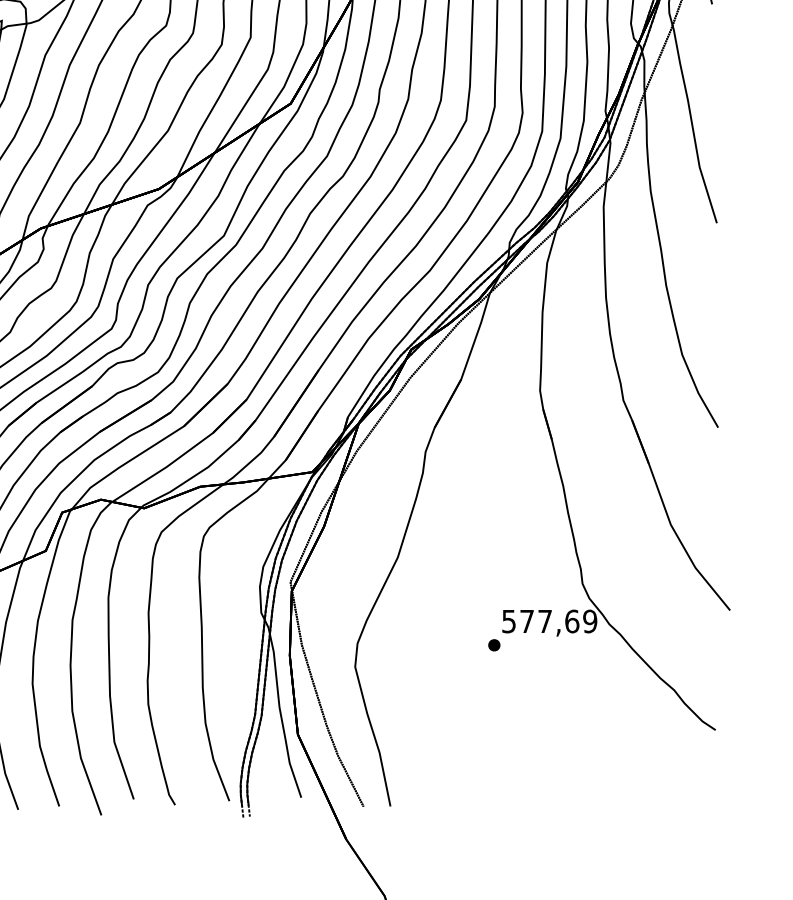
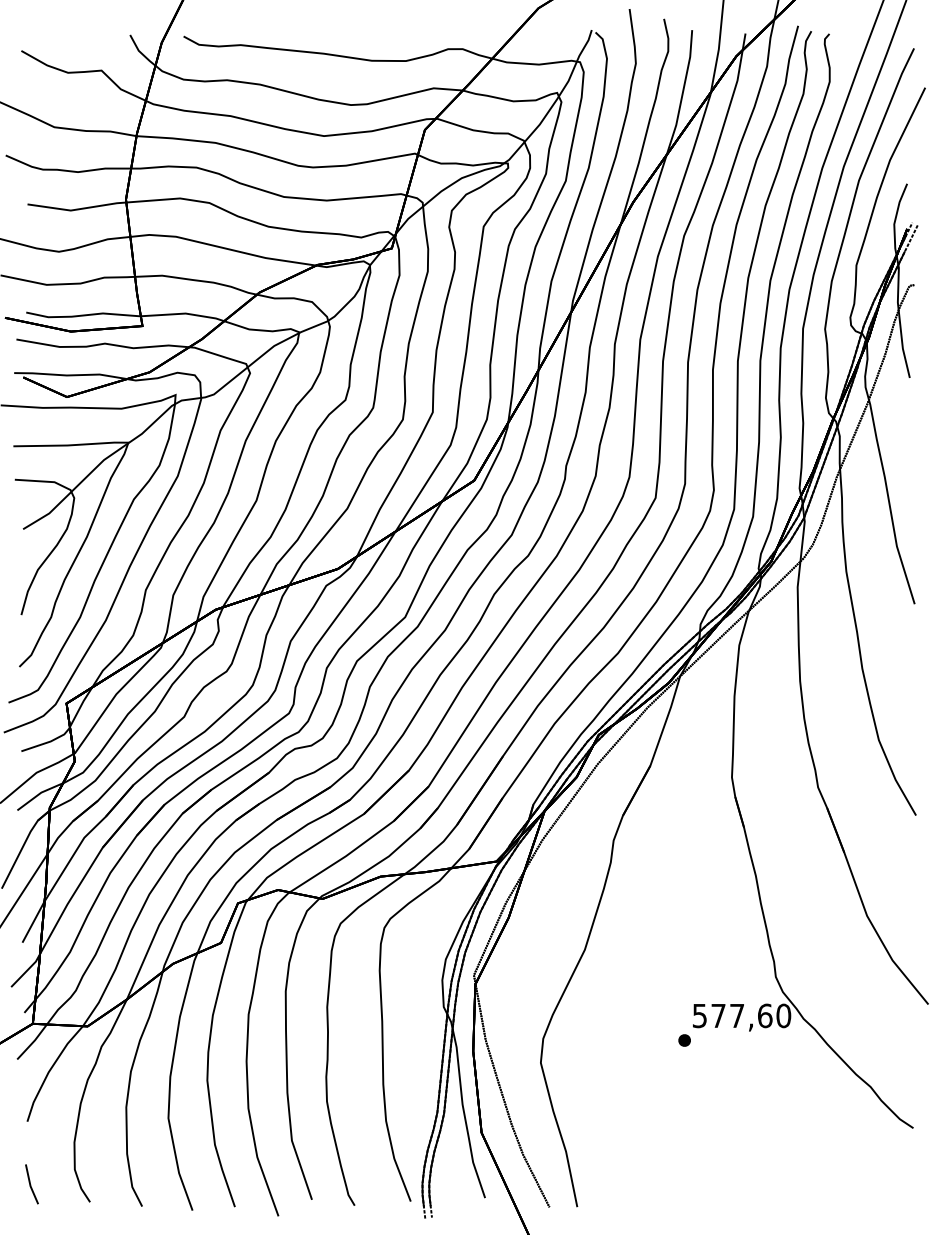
text: (589, 622) -> (783, 1016), 577,69 -> 577,60

